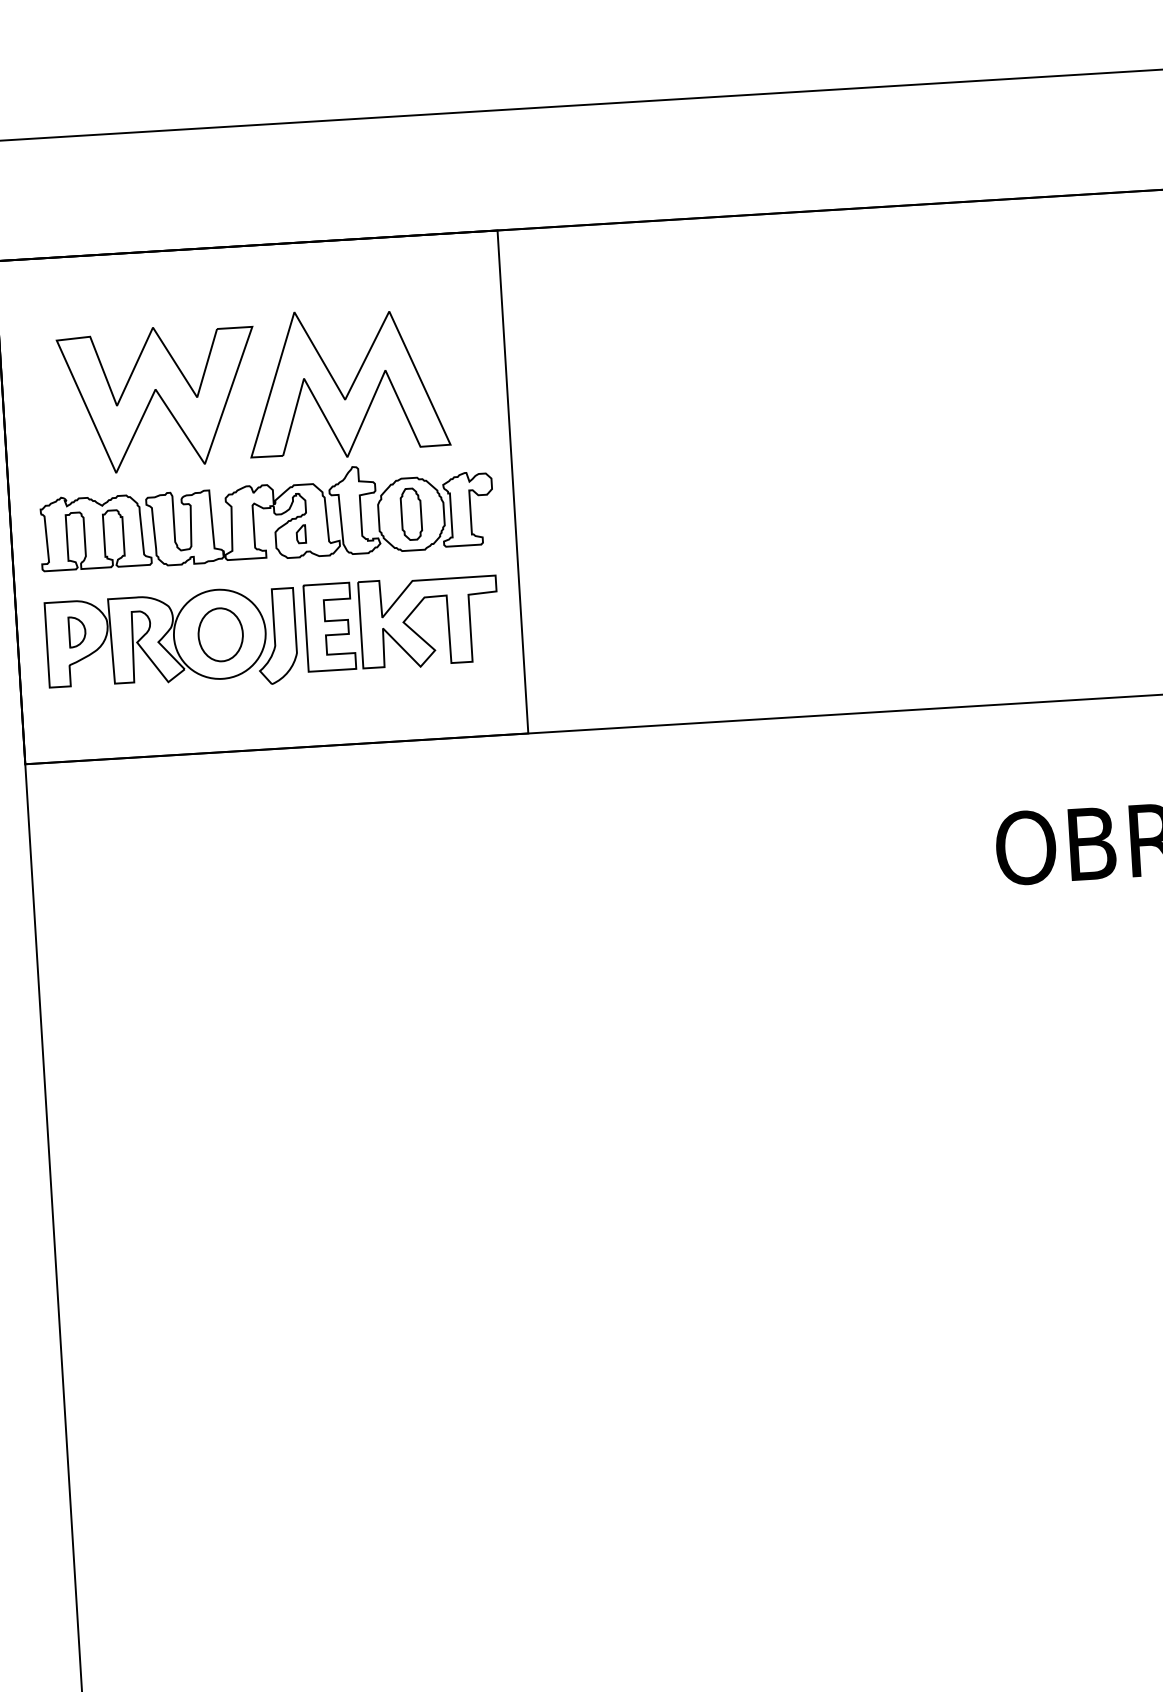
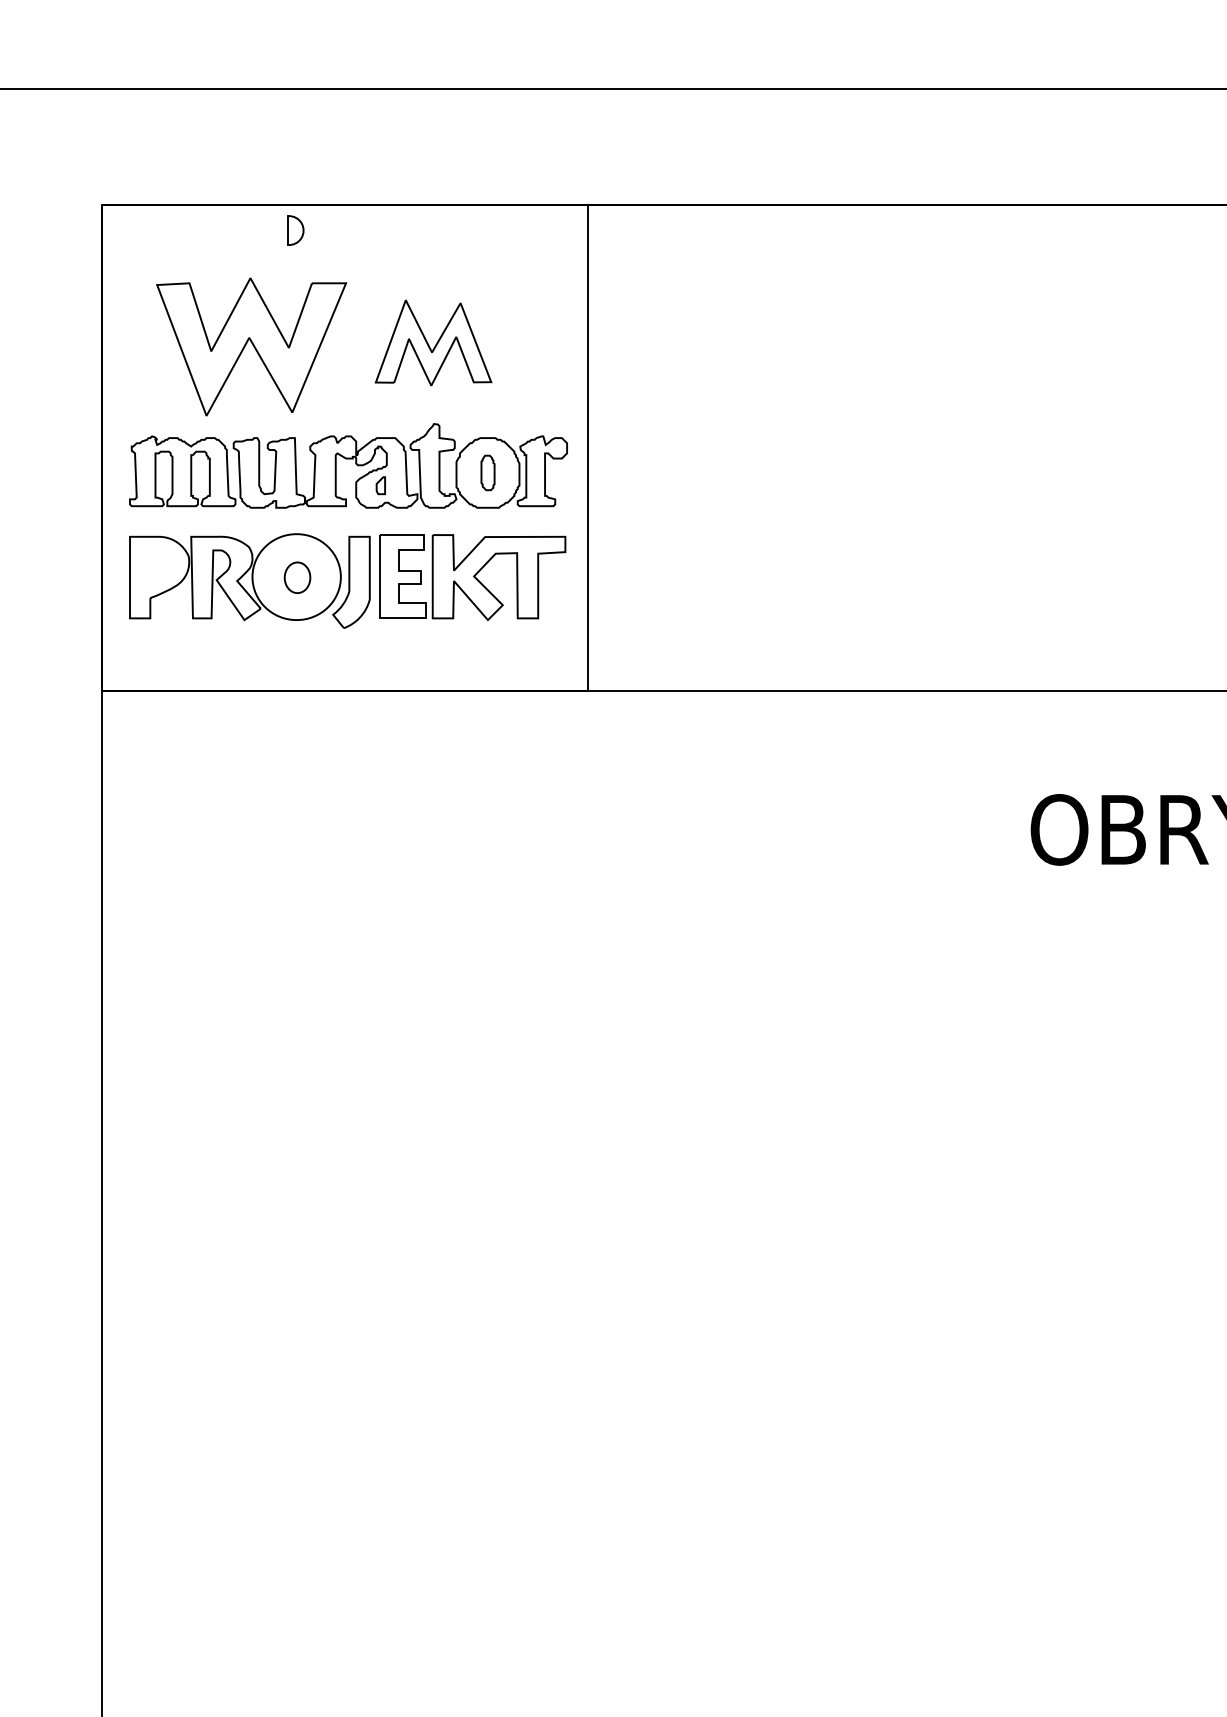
part: (346, 382) -> (433, 342), size x0.6
part: (410, 513) -> (487, 472), size x0.7
part: (77, 632) -> (295, 230), moved
part: (220, 634) -> (297, 577), size x0.6

